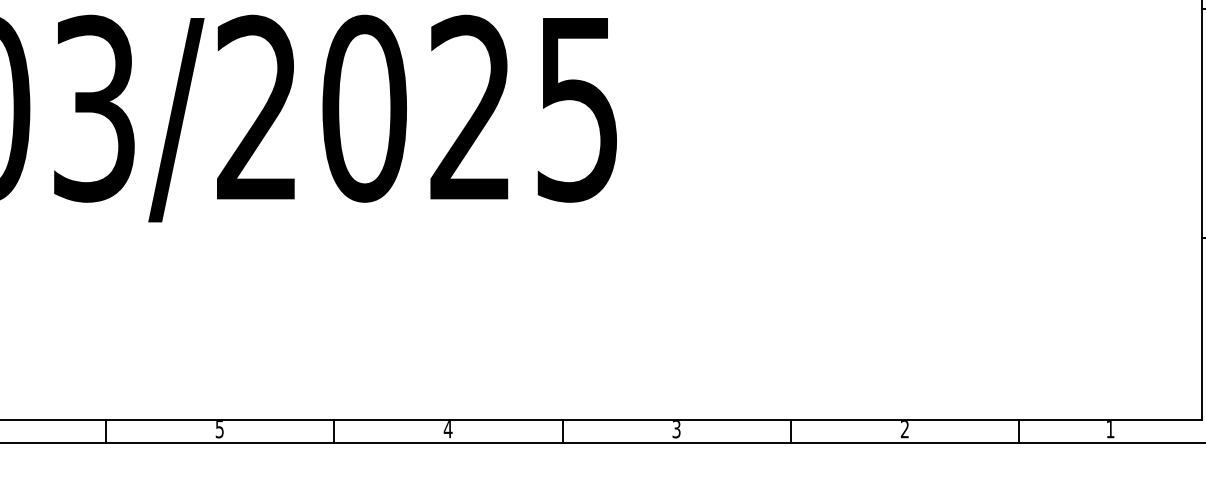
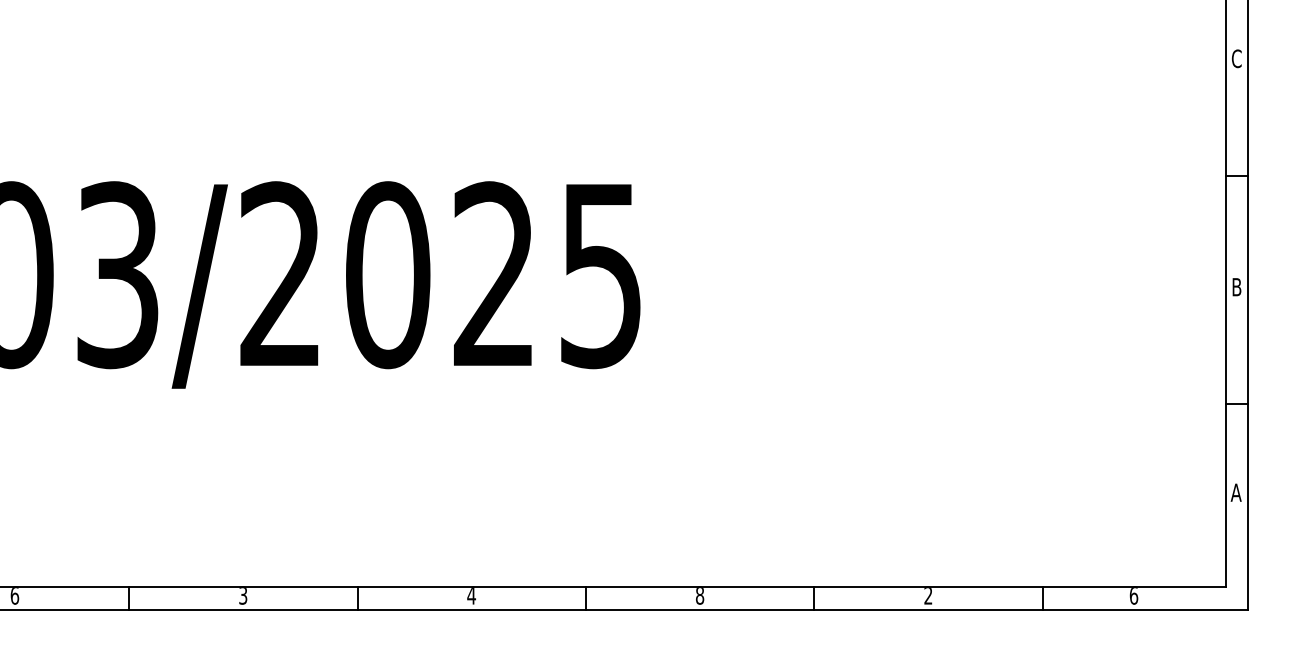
text: (220, 429) -> (243, 595), 5 -> 3
text: (676, 430) -> (699, 596), 3 -> 8
text: (1110, 430) -> (1133, 596), 1 -> 6

